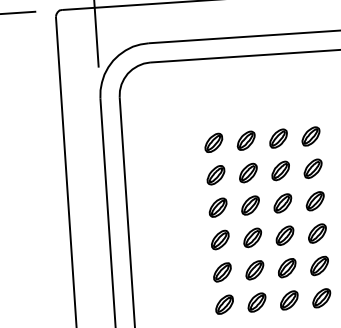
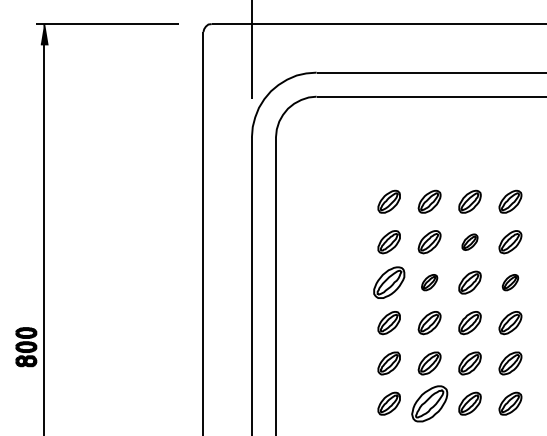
part: (280, 171) -> (469, 242), size x0.7
part: (315, 201) -> (510, 282), size x0.7
part: (250, 205) -> (429, 282), size x0.7
part: (217, 207) -> (388, 282), size x1.4
part: (256, 302) -> (429, 403), size x1.6

